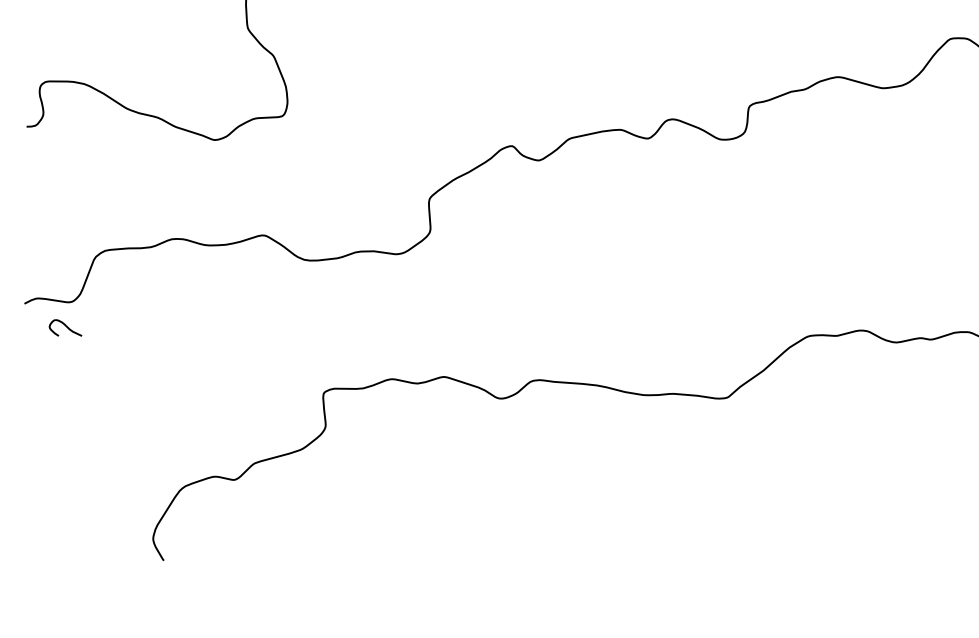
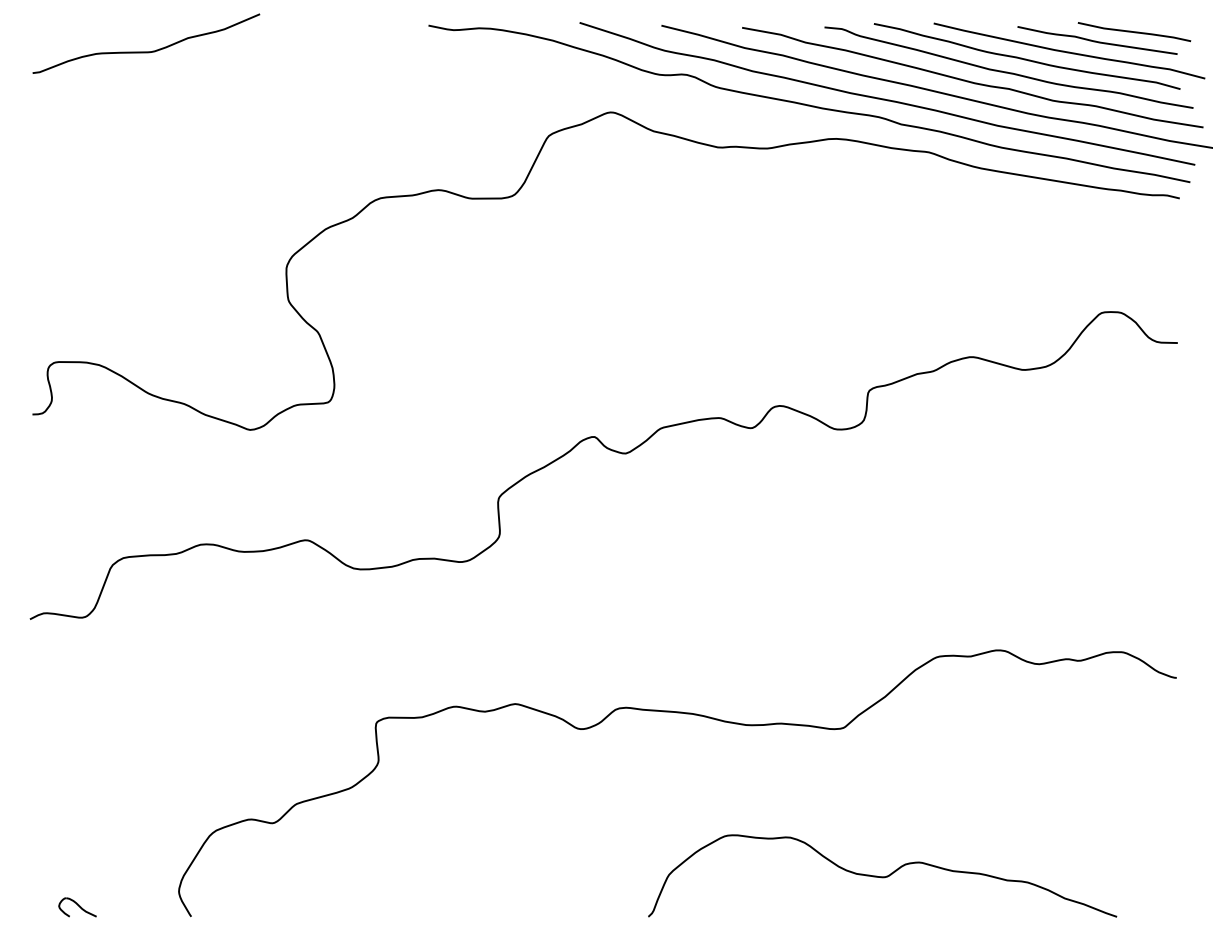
part: (65, 328) -> (77, 907), moved
curve: (761, 525) -> (882, 876), added

